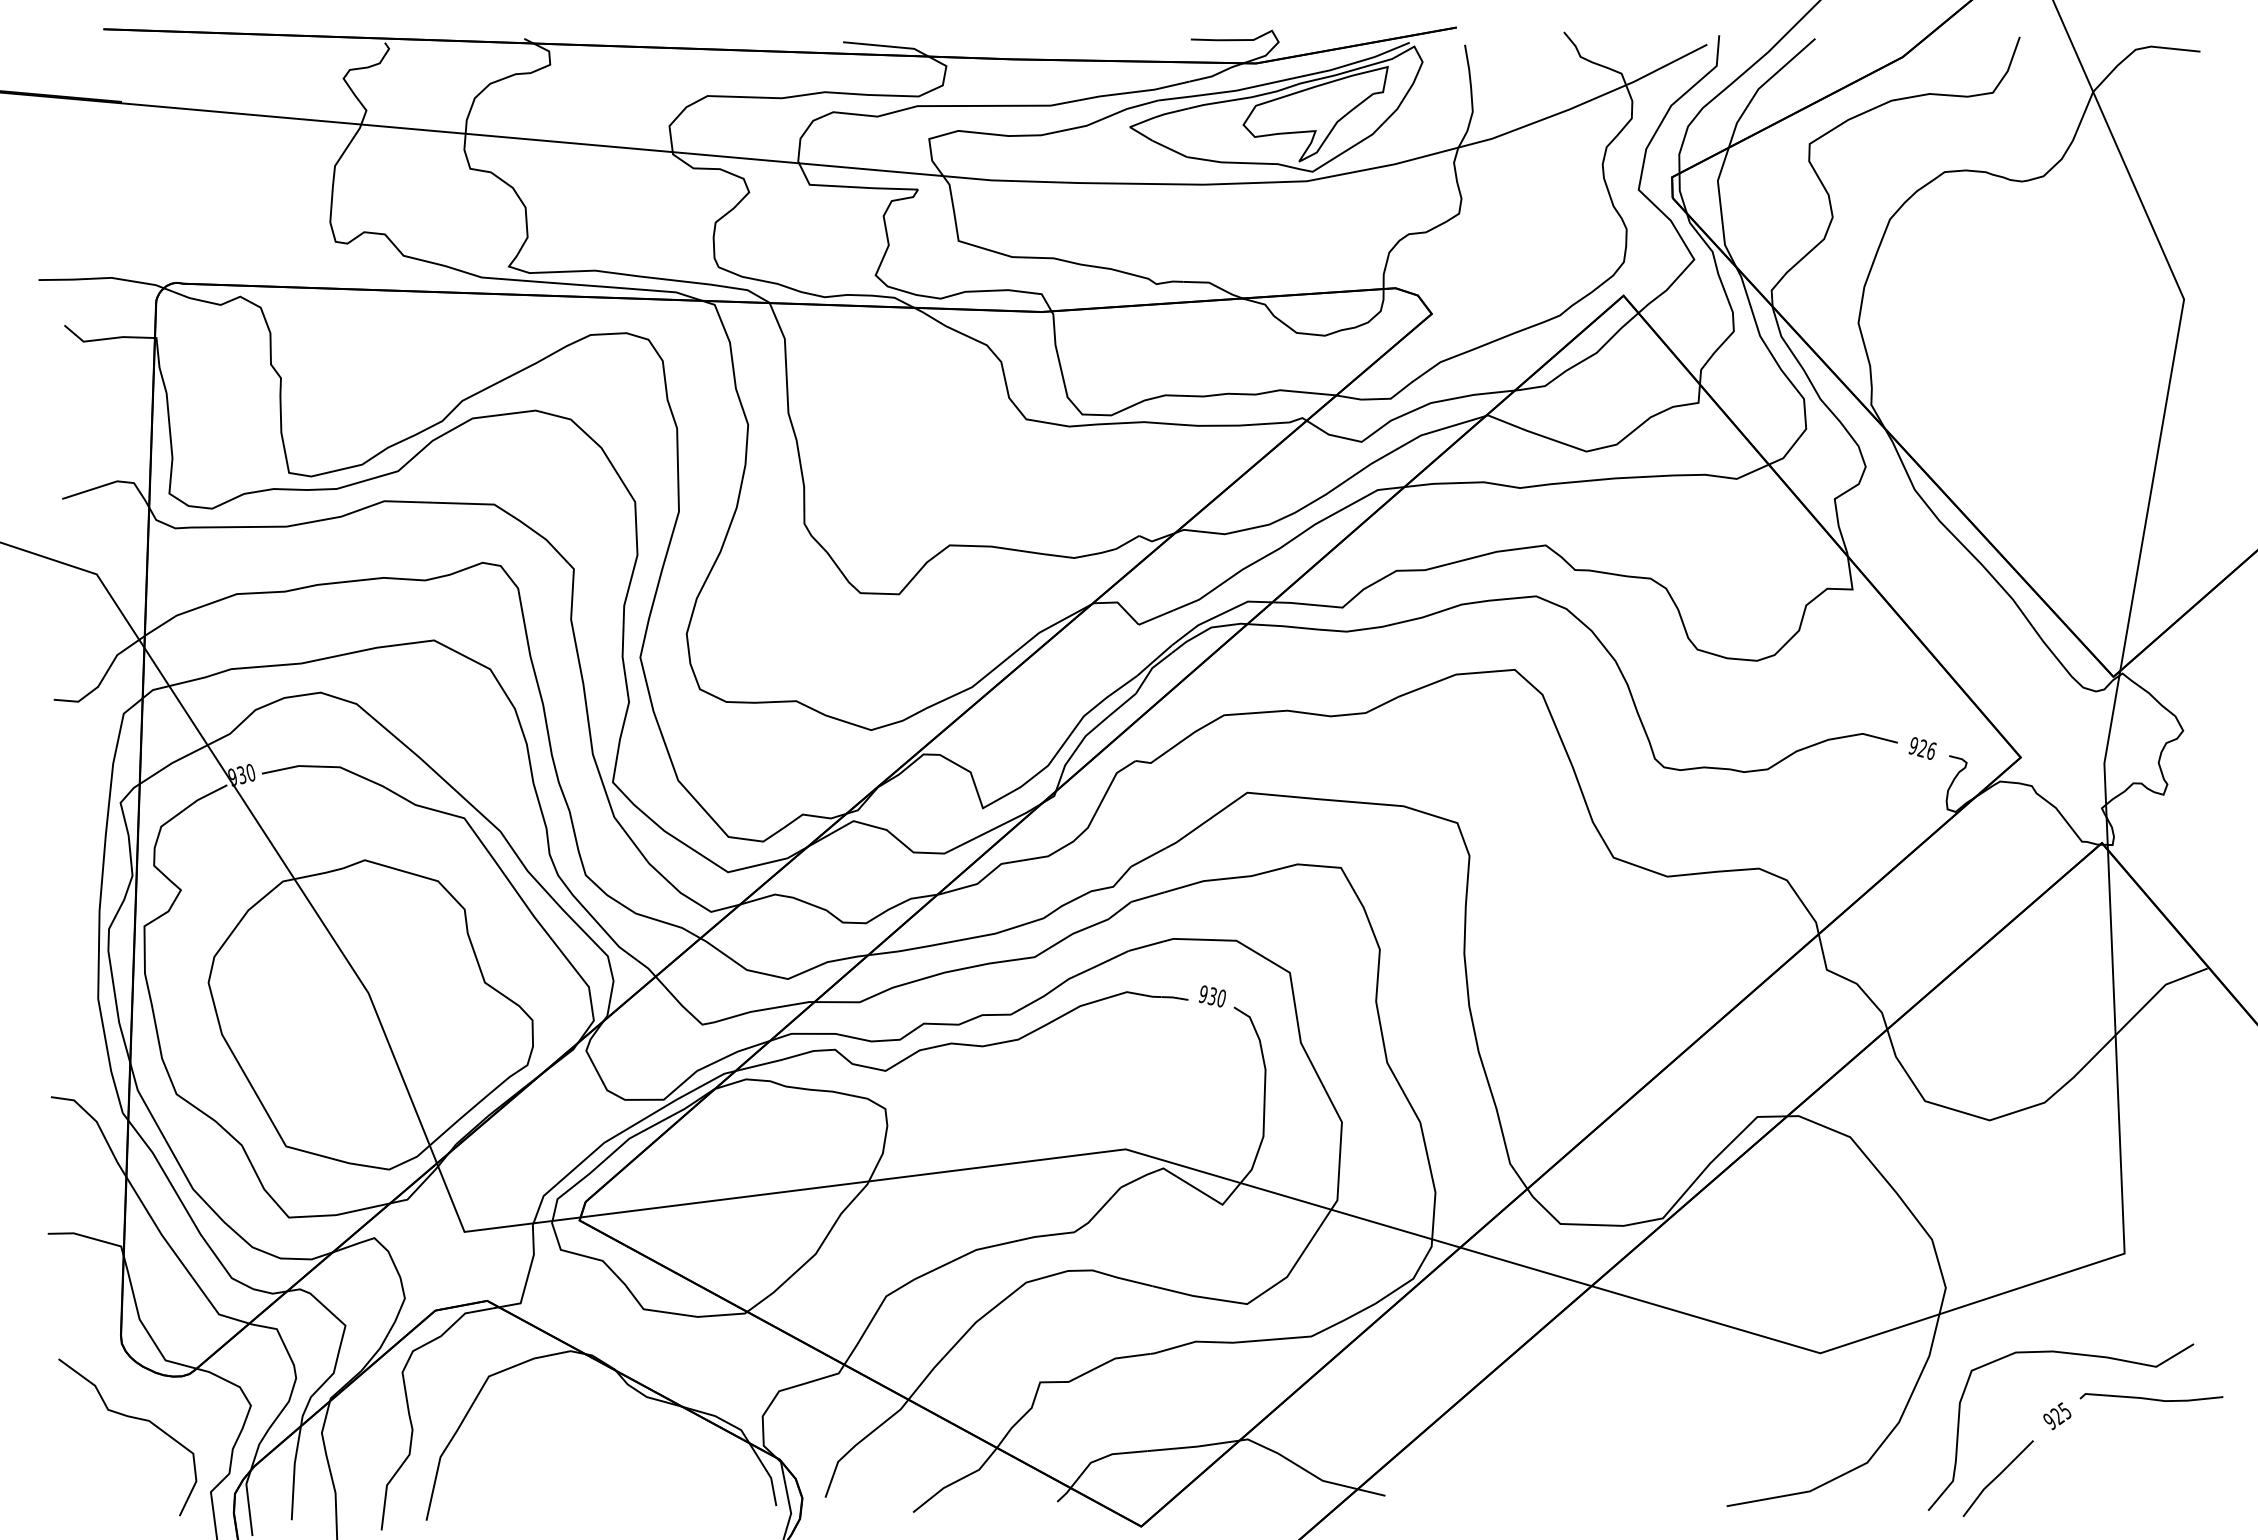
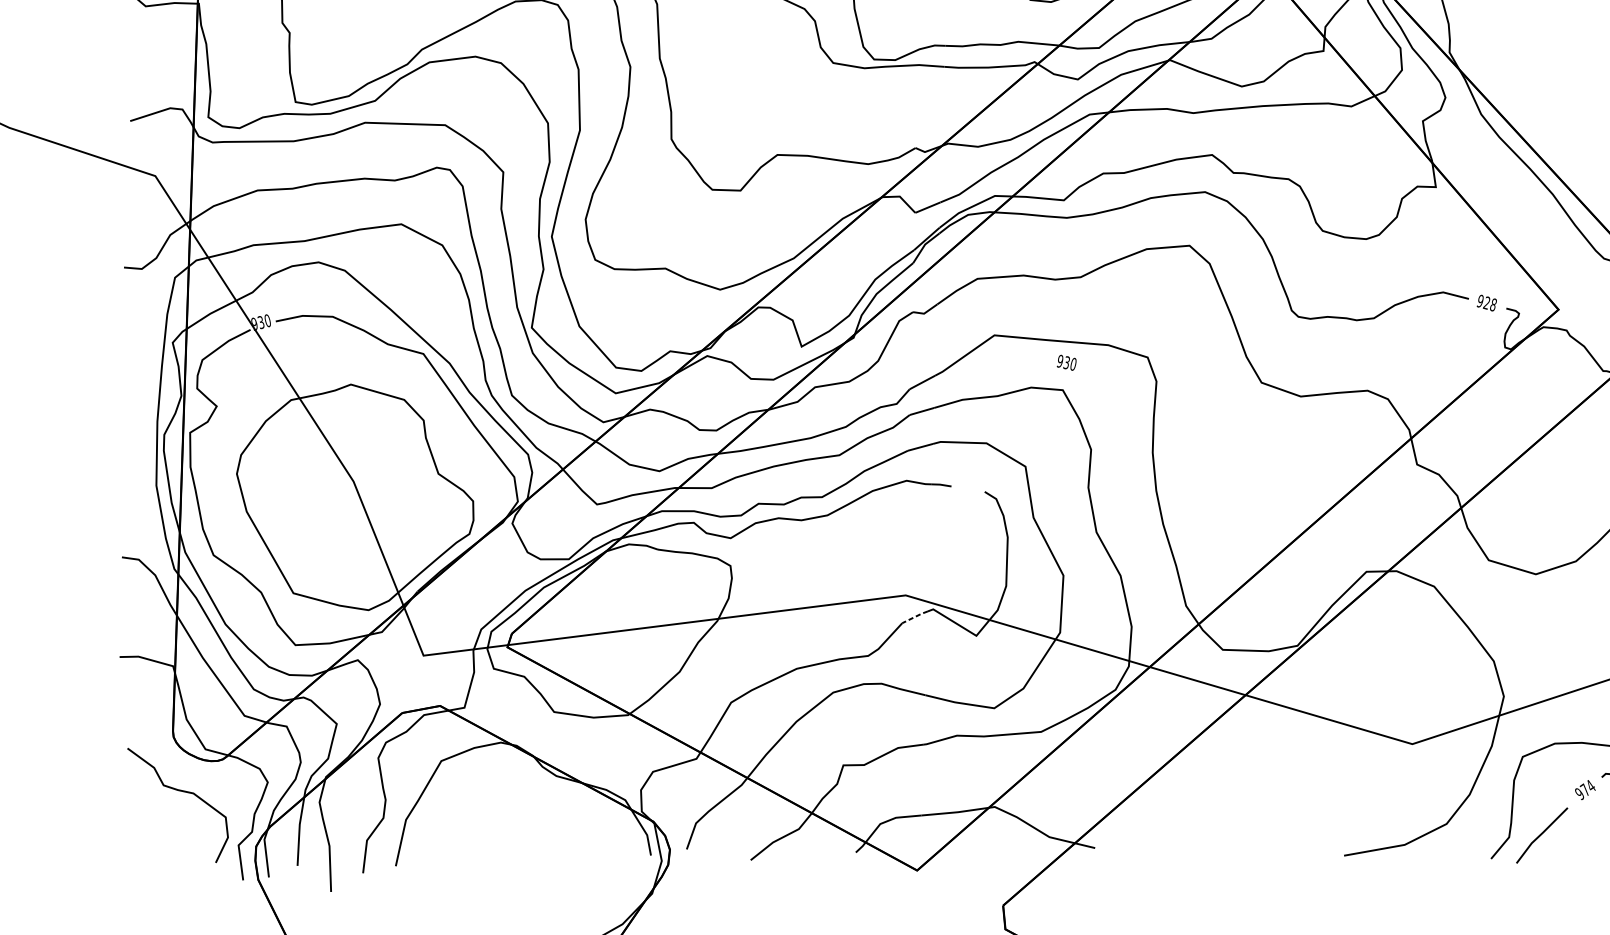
text: (1931, 750) -> (1493, 304), 926 -> 928
text: (1211, 996) -> (1066, 362), moved
line: (1138, 1178) -> (915, 616), solid -> dashed
text: (2060, 1413) -> (1587, 788), 925 -> 974

